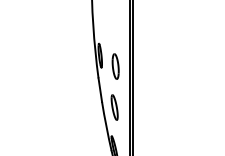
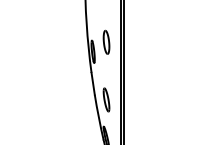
part: (115, 66) -> (106, 42), moved

